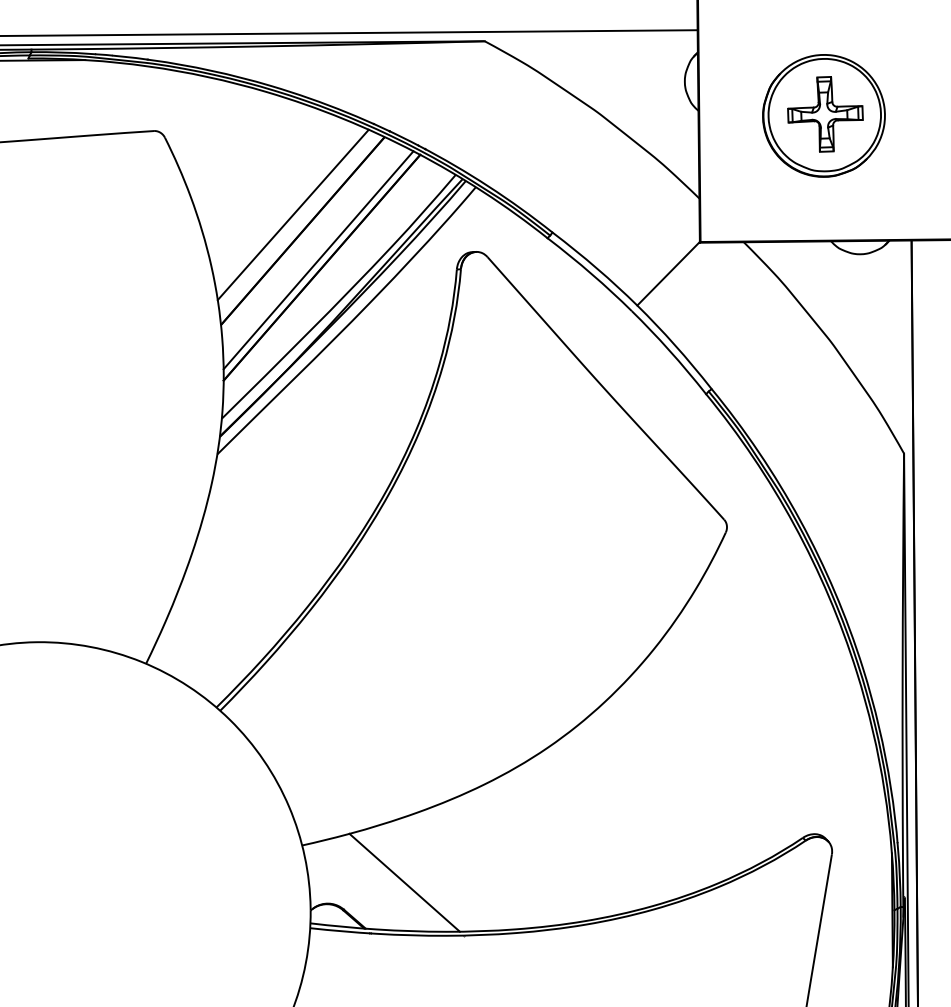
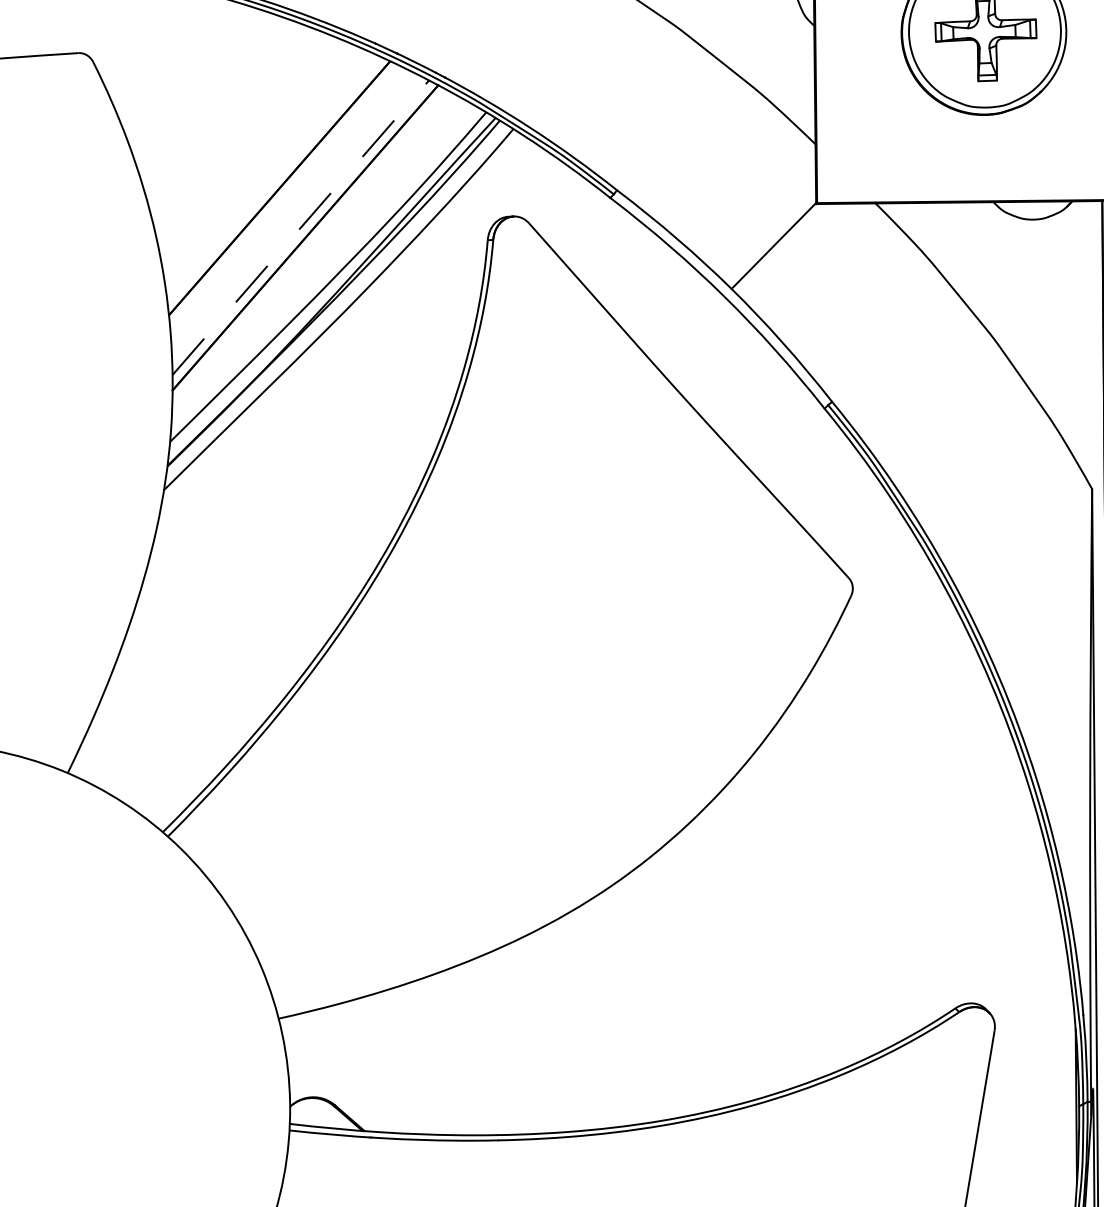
line: (292, 214) -> (265, 165), removed
line: (318, 260) -> (300, 228), solid -> dashed
line: (404, 882) -> (416, 1068), removed

